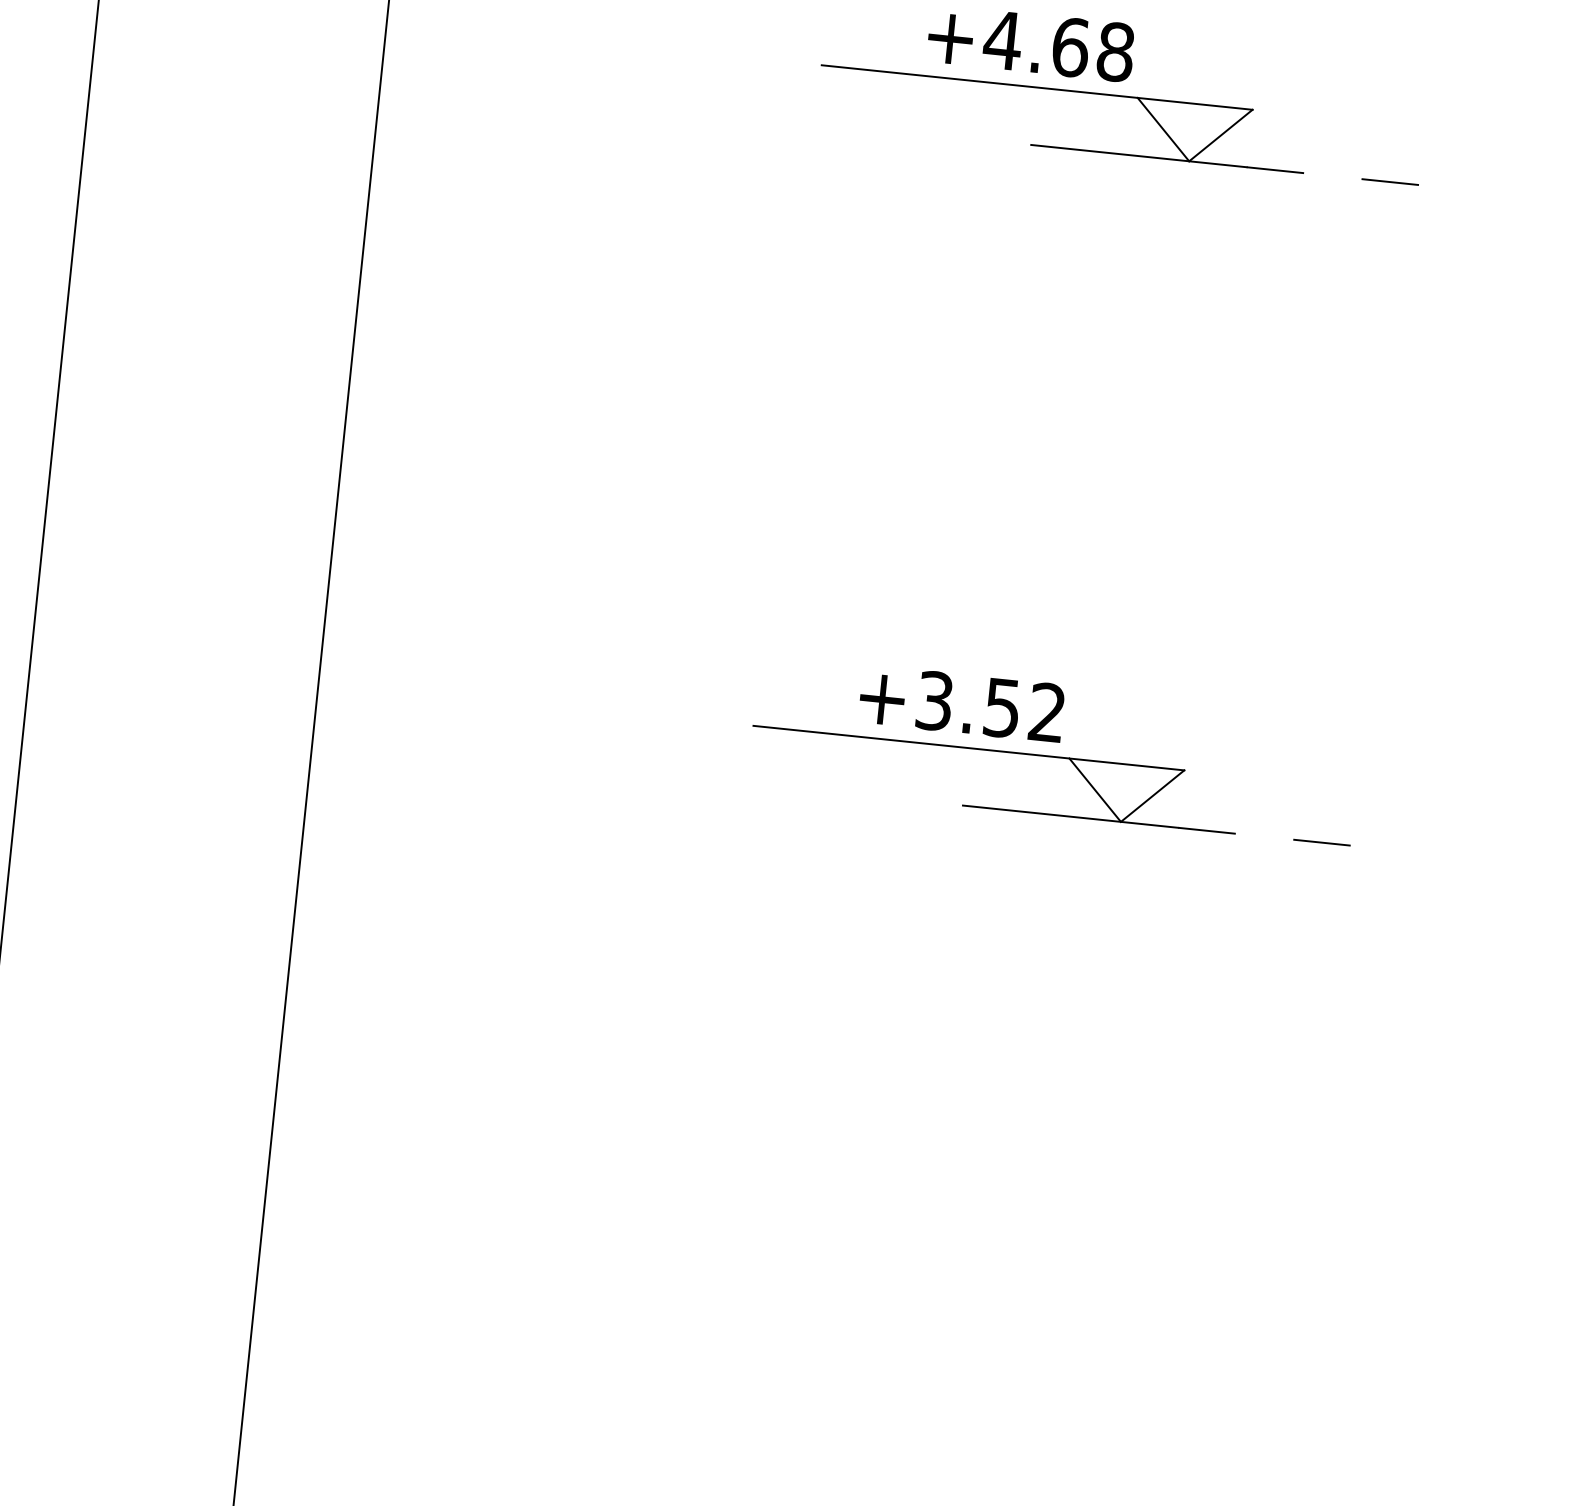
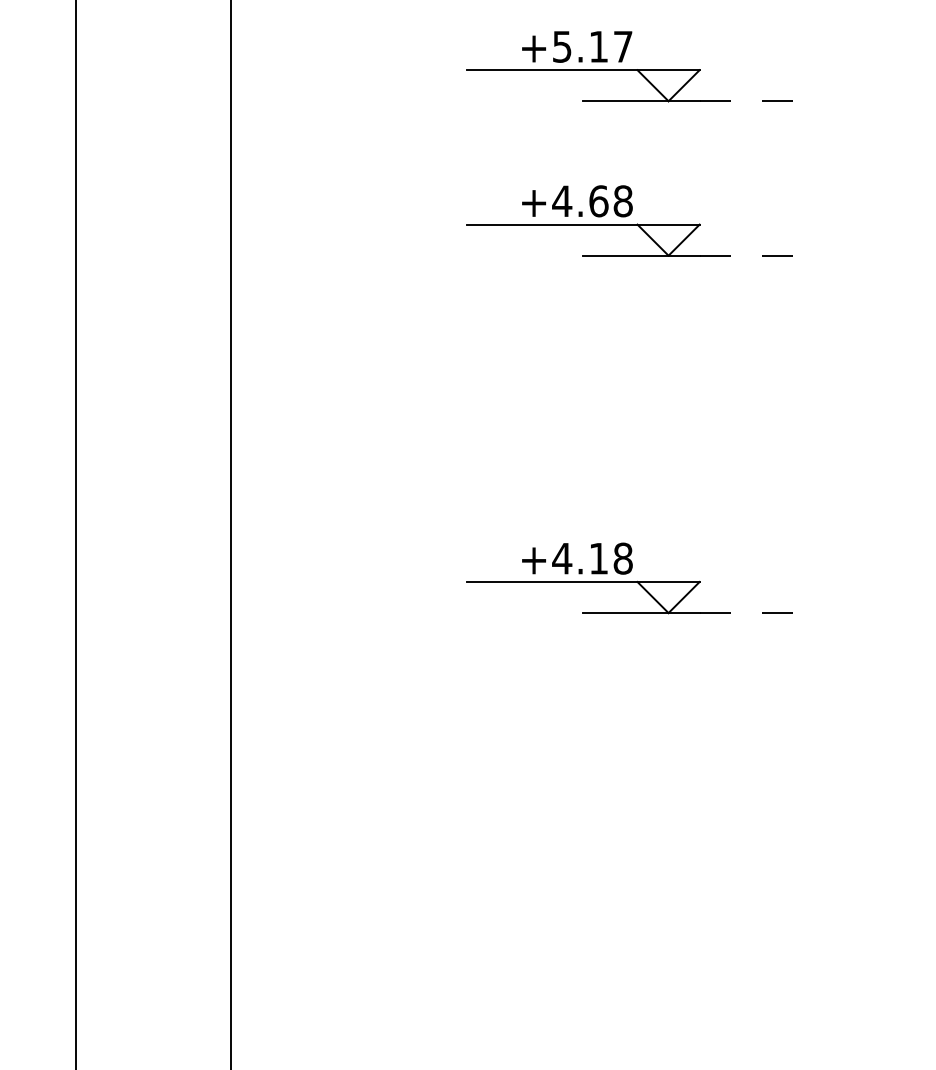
text: (990, 706) -> (592, 558), +3.52 -> +4.18

